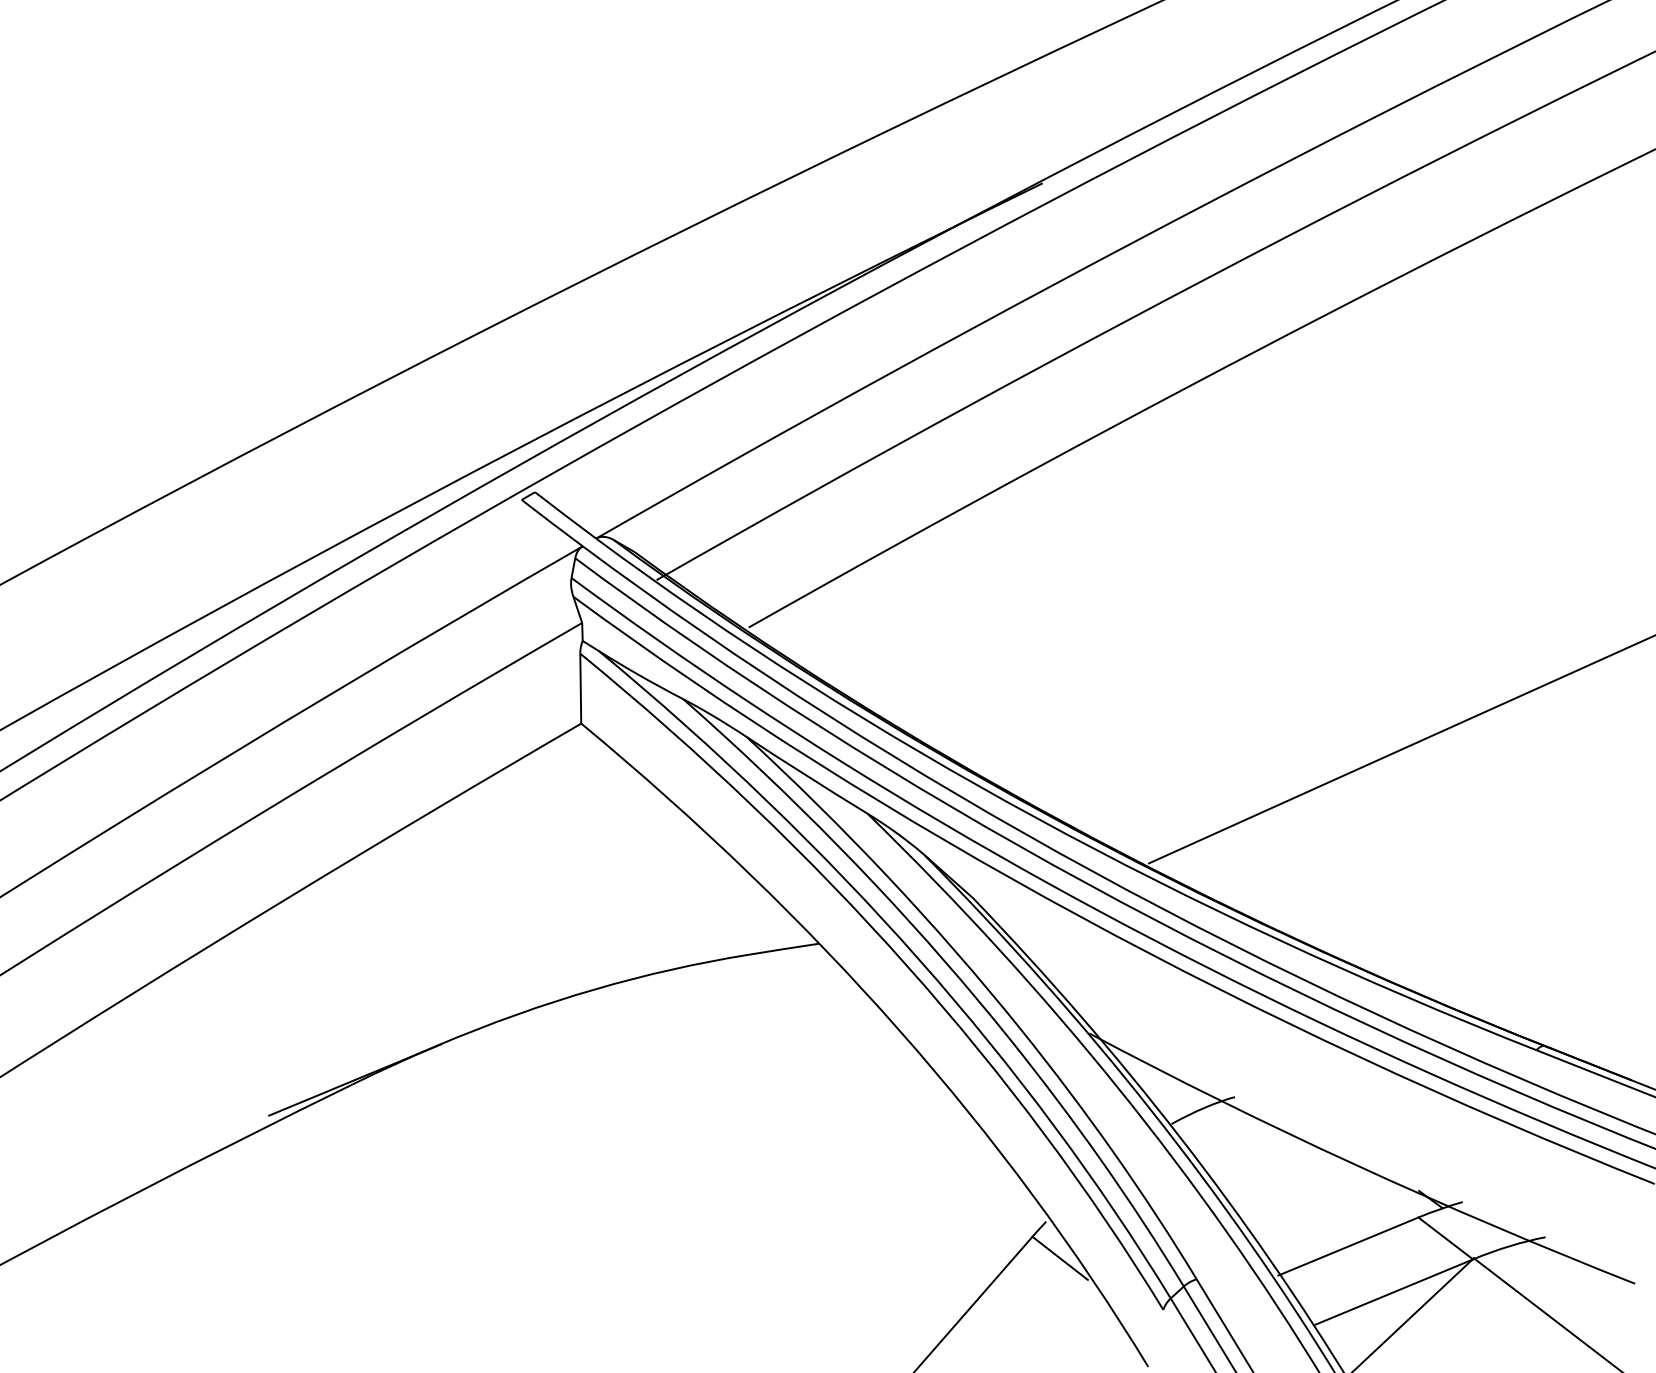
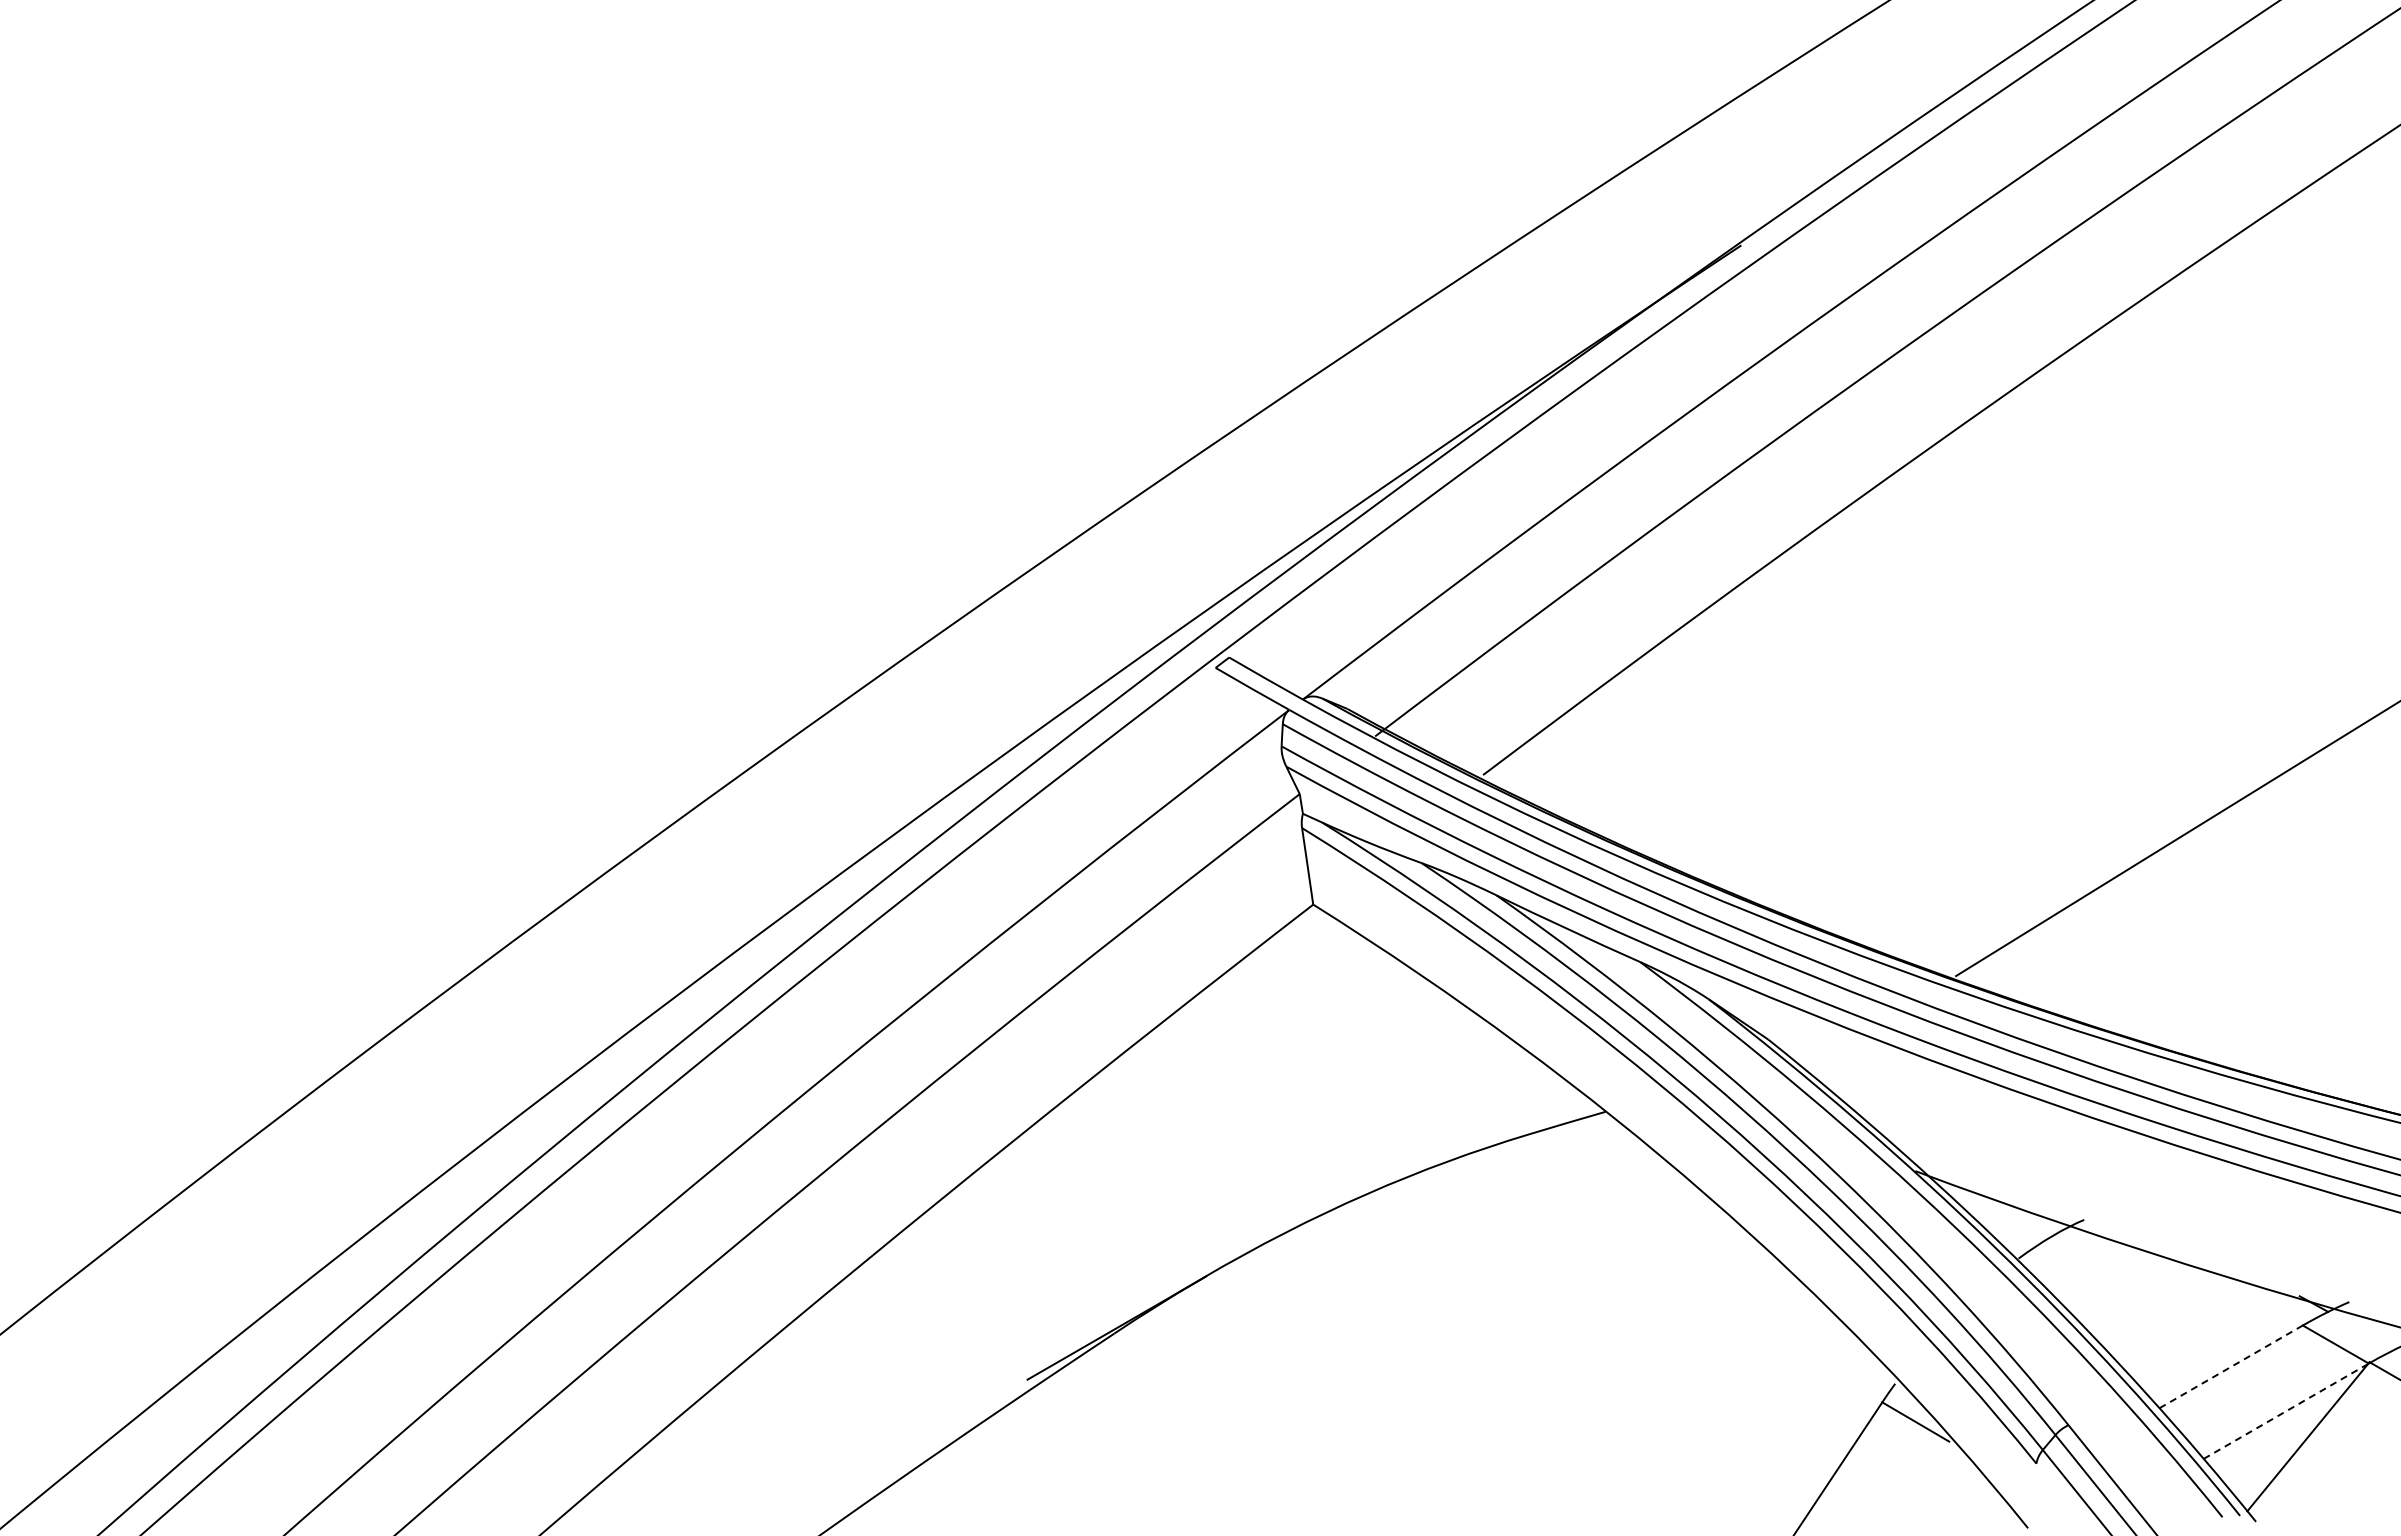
line: (1348, 1246) -> (2230, 1367), solid -> dashed
line: (1392, 1292) -> (2285, 1411), solid -> dashed

